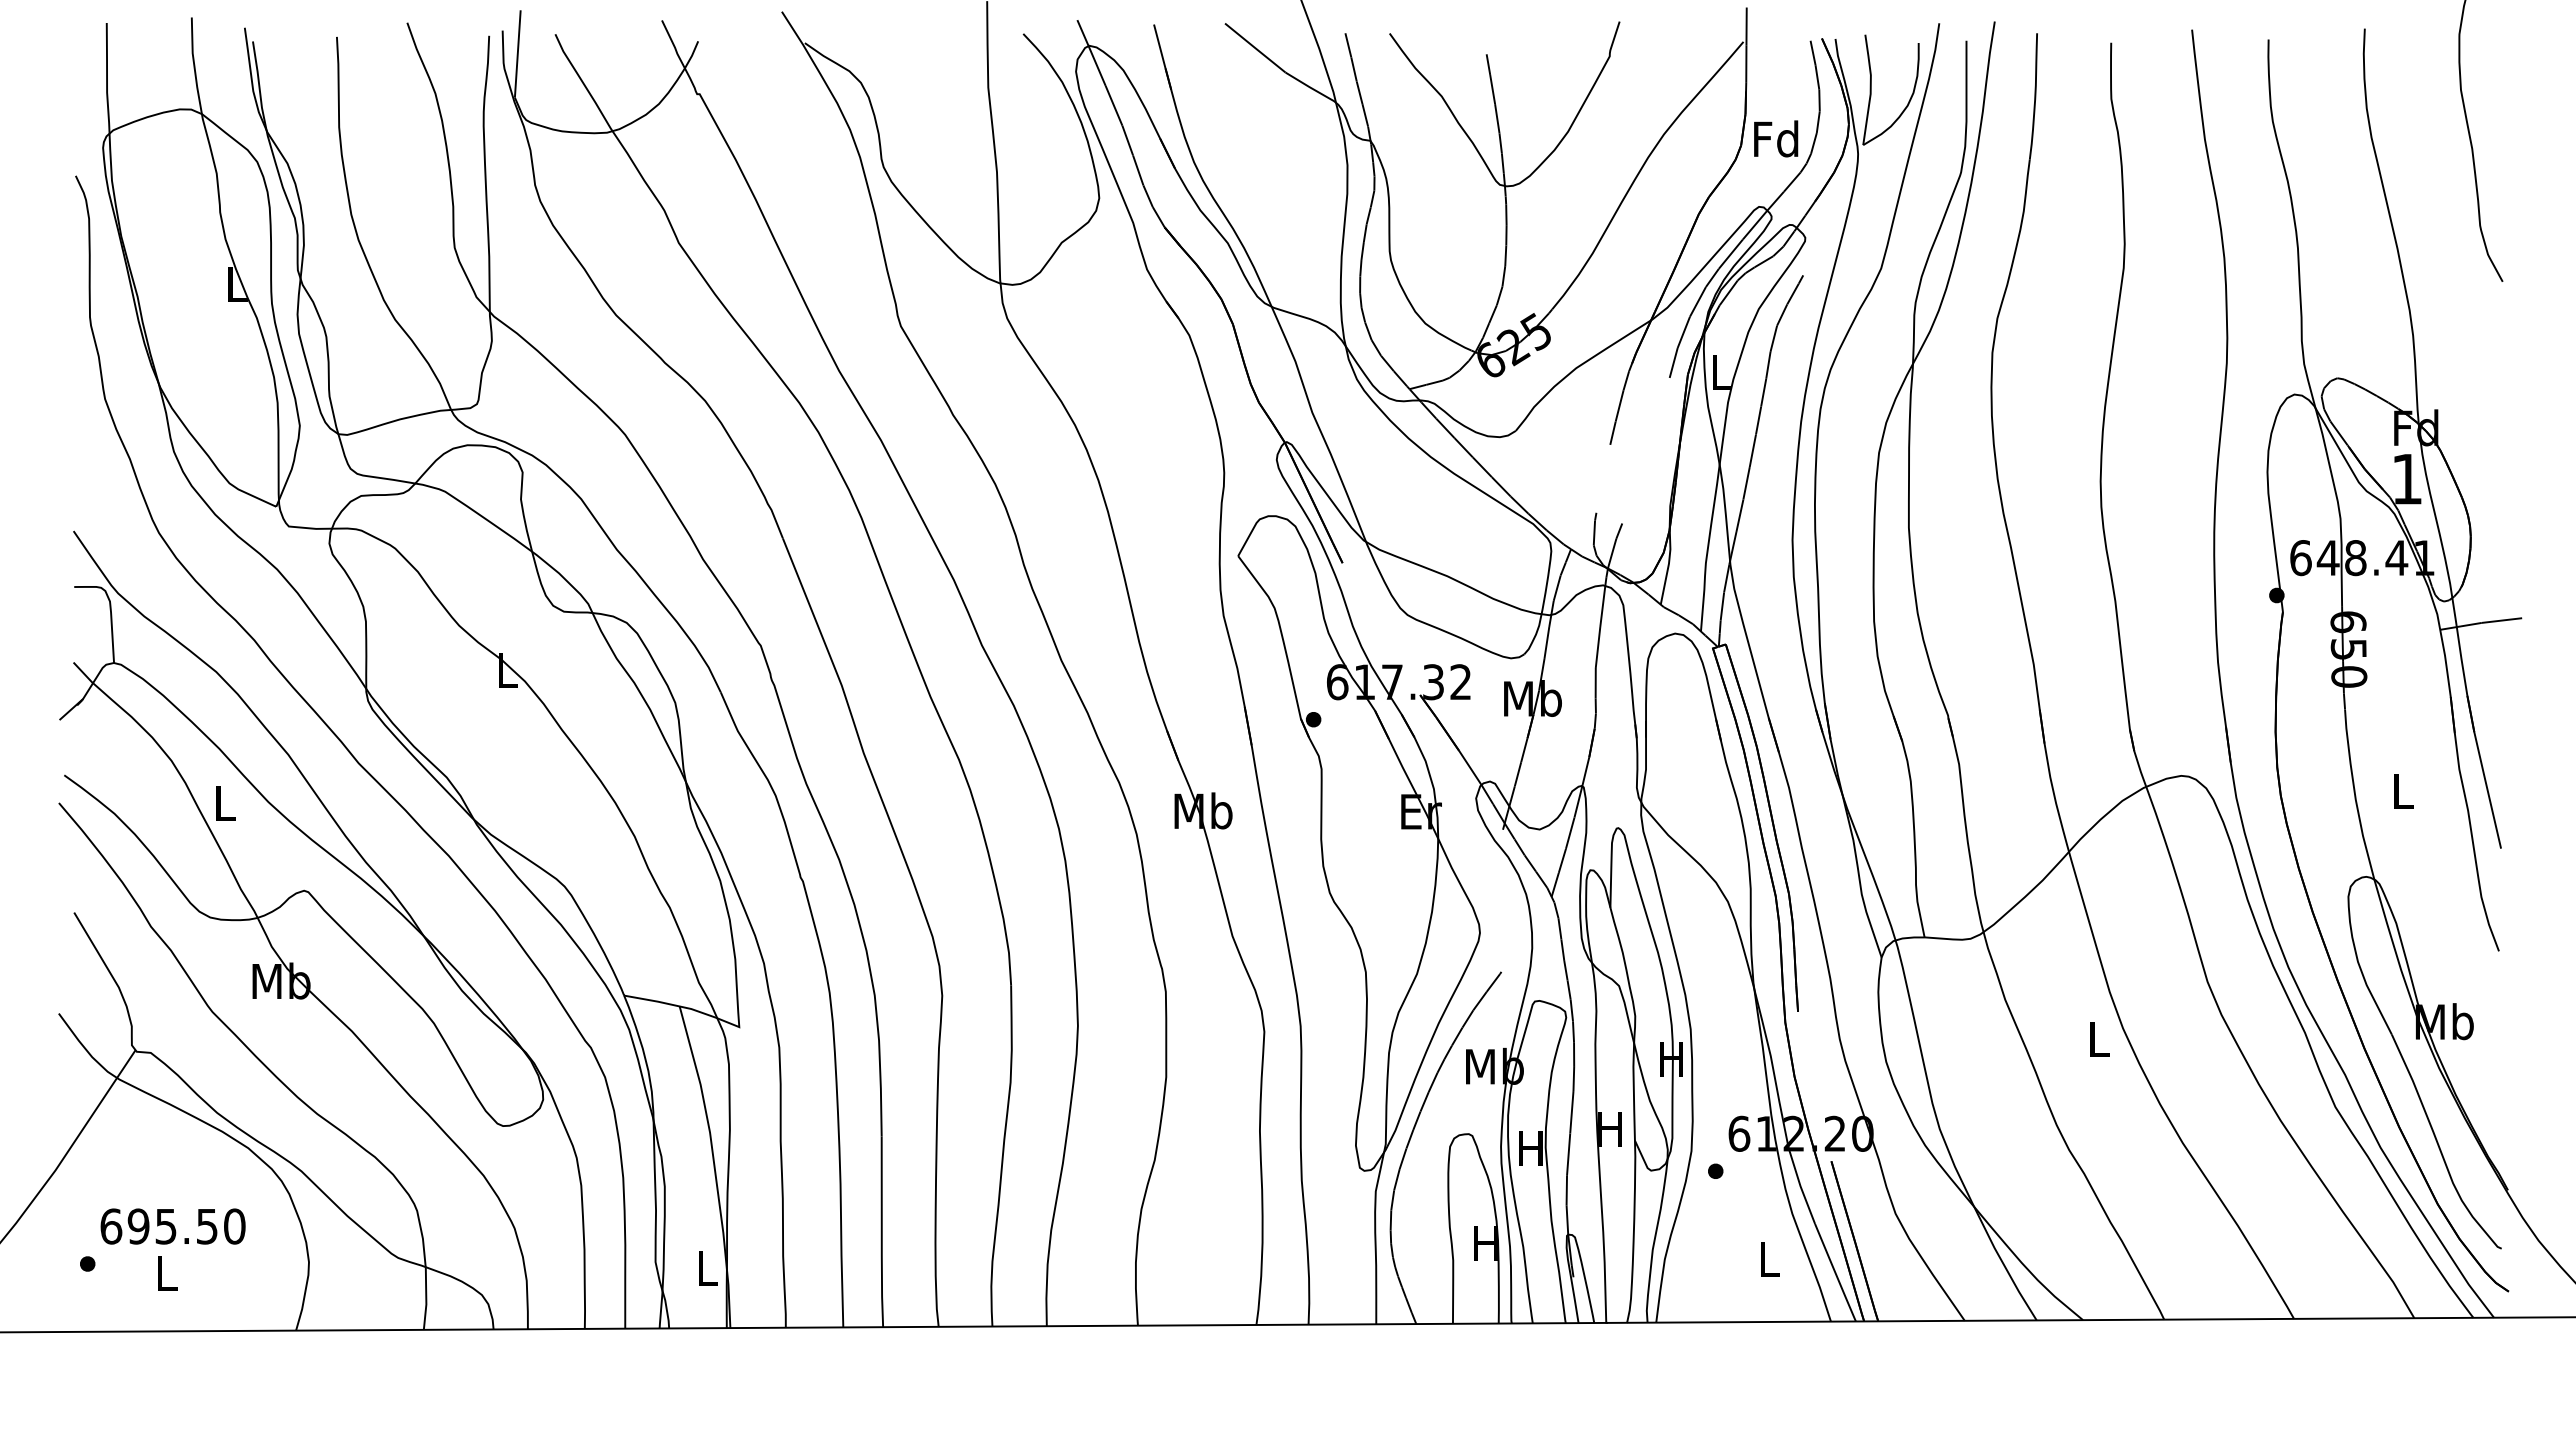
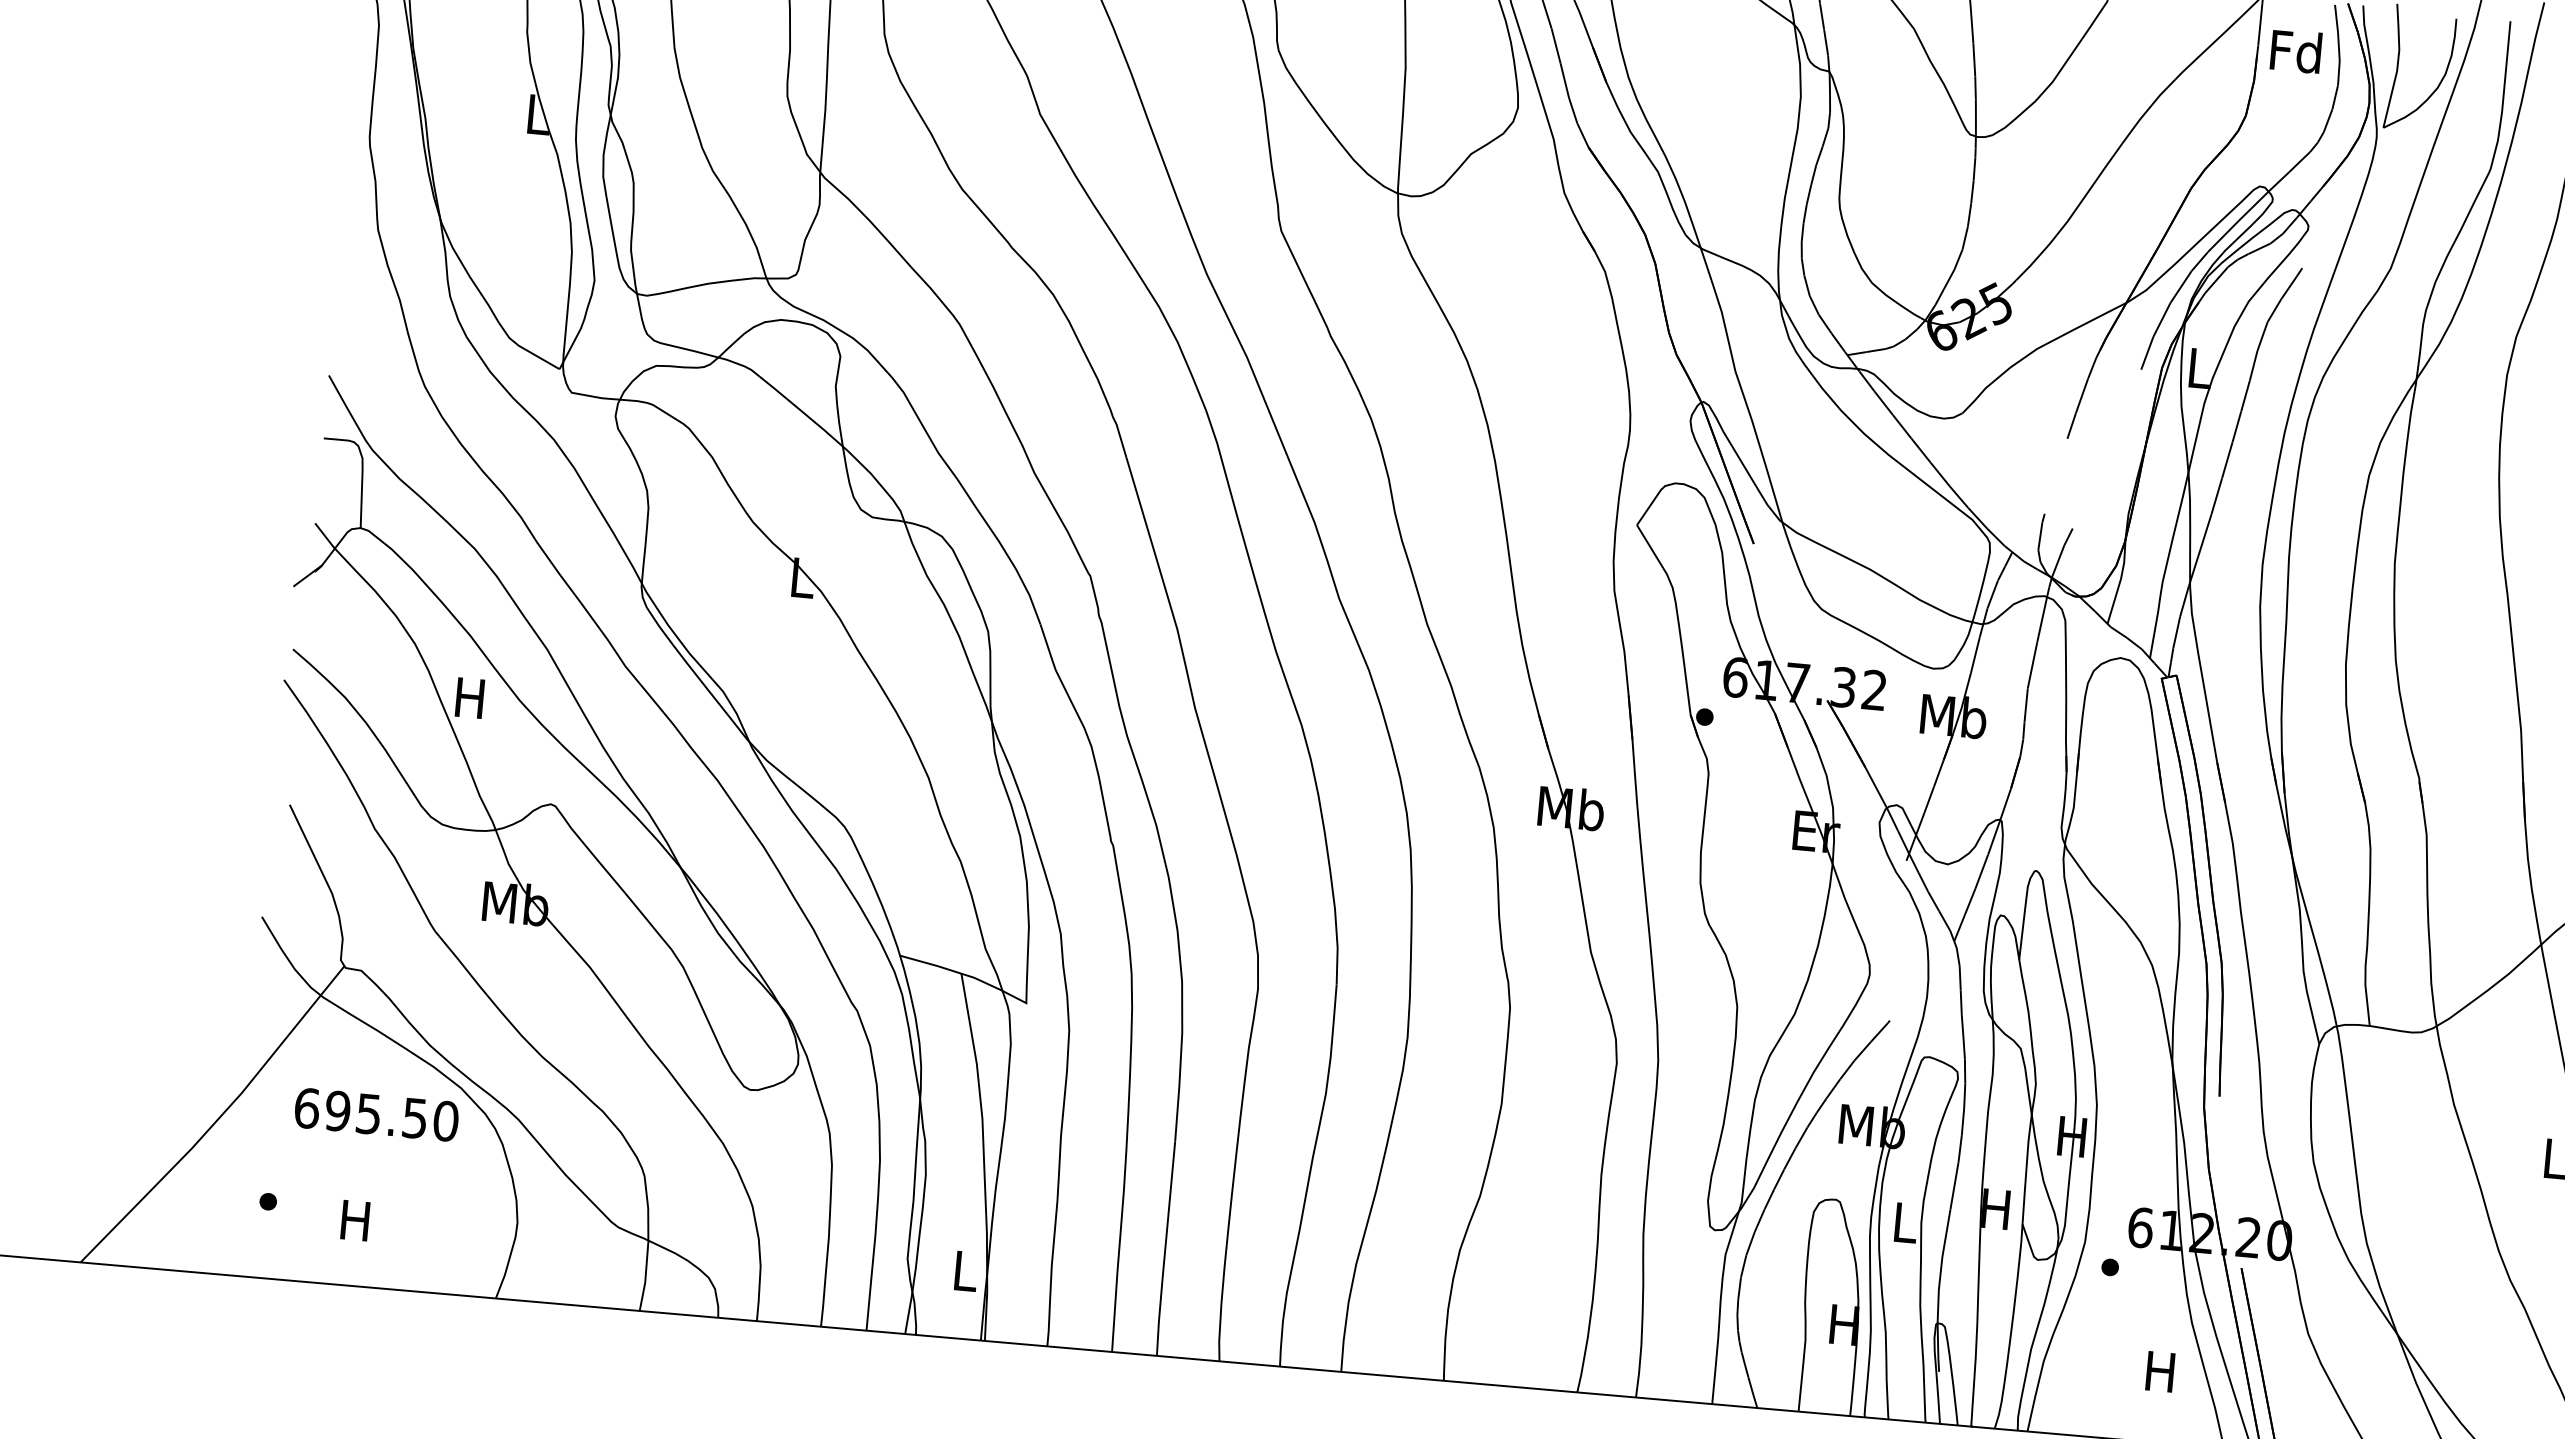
text: (1776, 138) -> (2296, 50), moved
text: (223, 803) -> (469, 697), L -> H
text: (1530, 1148) -> (1904, 1222), H -> L
text: (172, 1226) -> (376, 1114), moved
text: (1767, 1259) -> (2159, 1372), L -> H
text: (165, 1273) -> (354, 1220), L -> H

